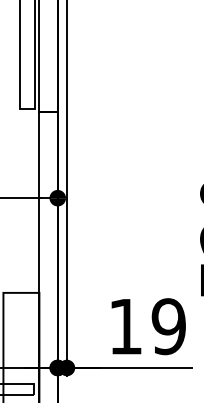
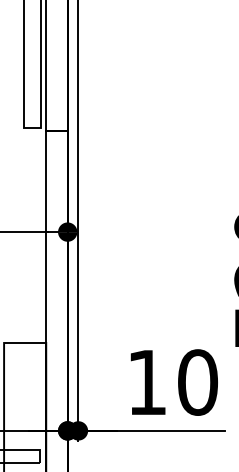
text: (168, 326) -> (197, 382), 19 -> 10

